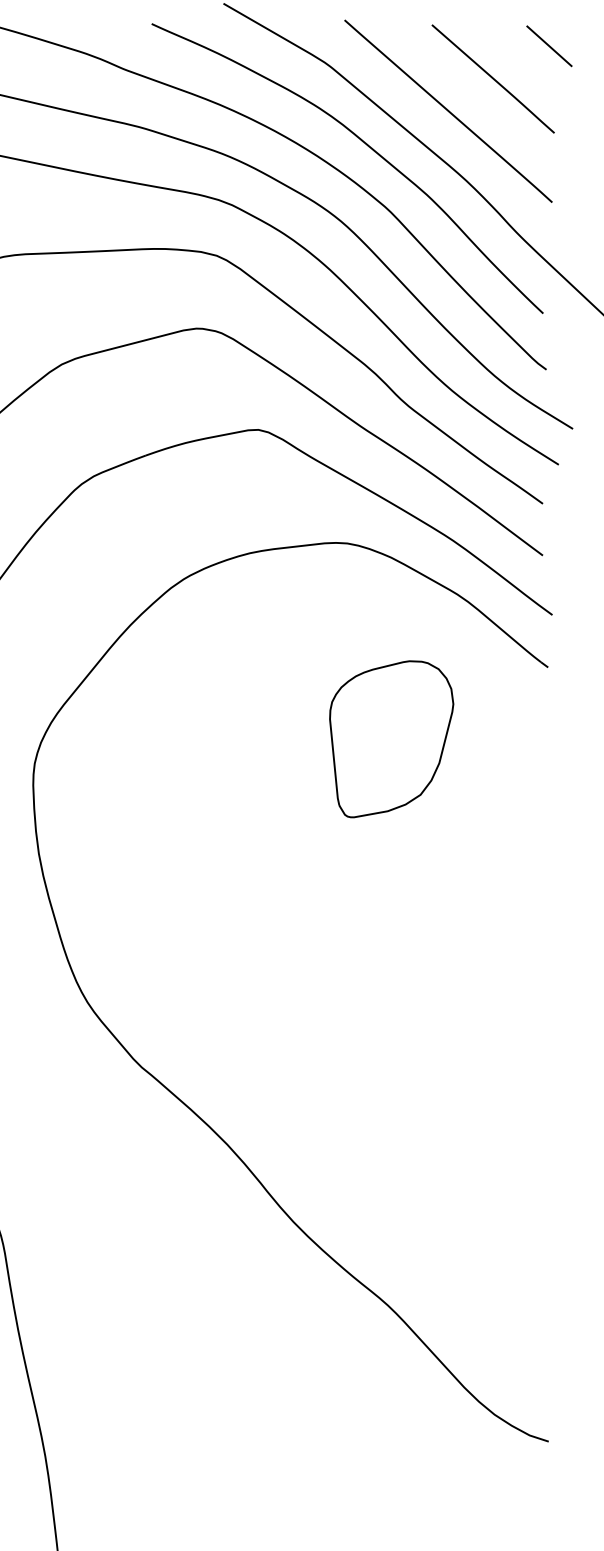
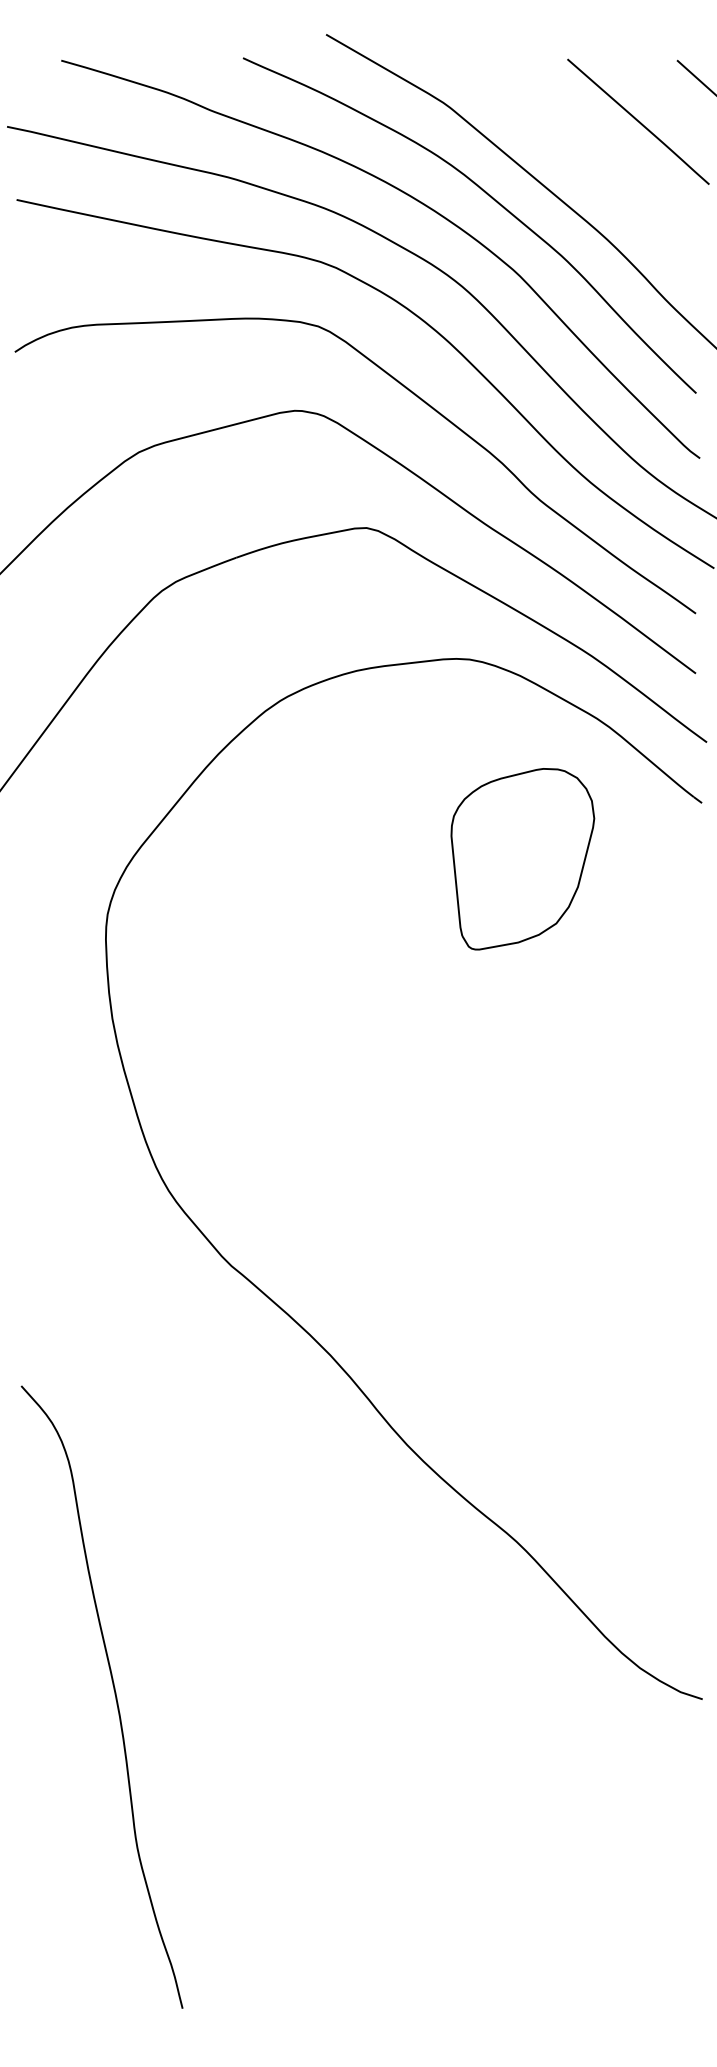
line: (448, 111) -> (586, 159), removed
part: (391, 739) -> (522, 859), moved

